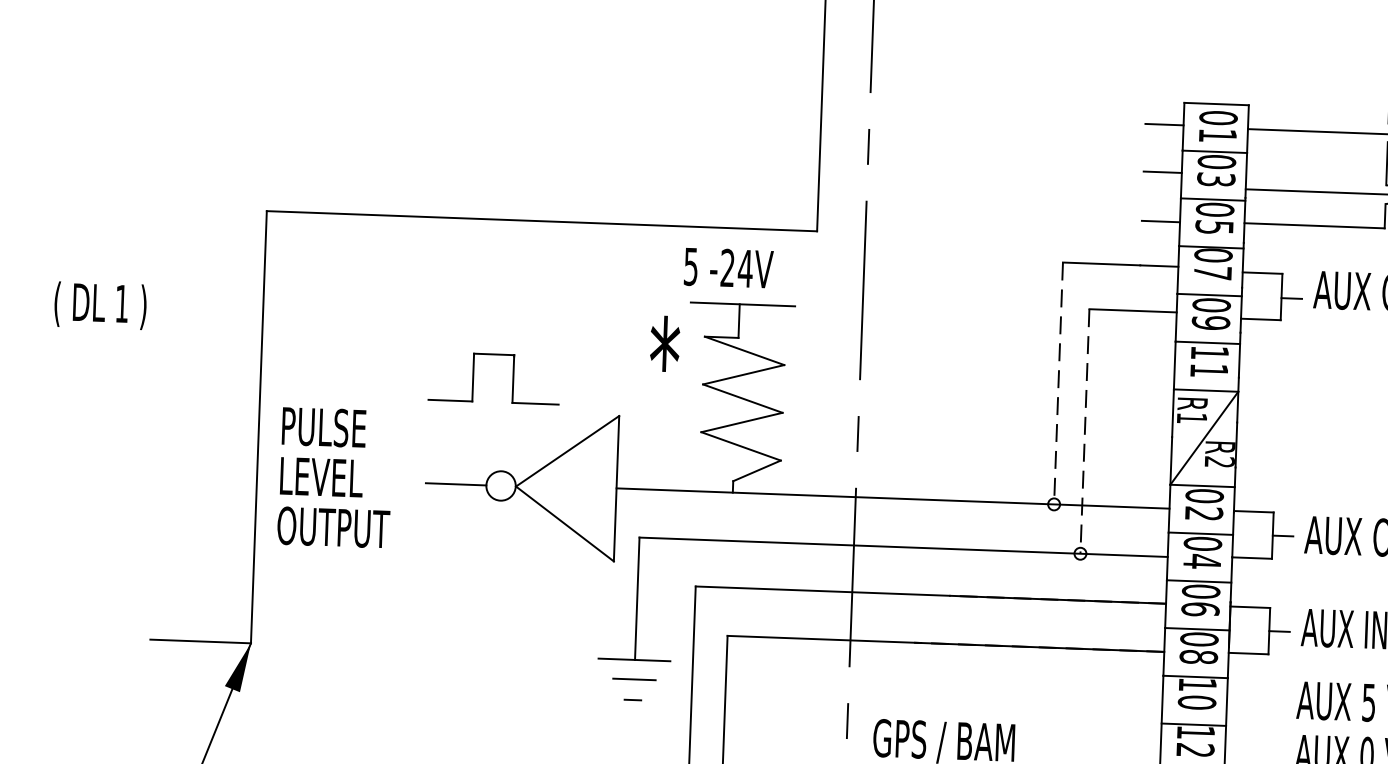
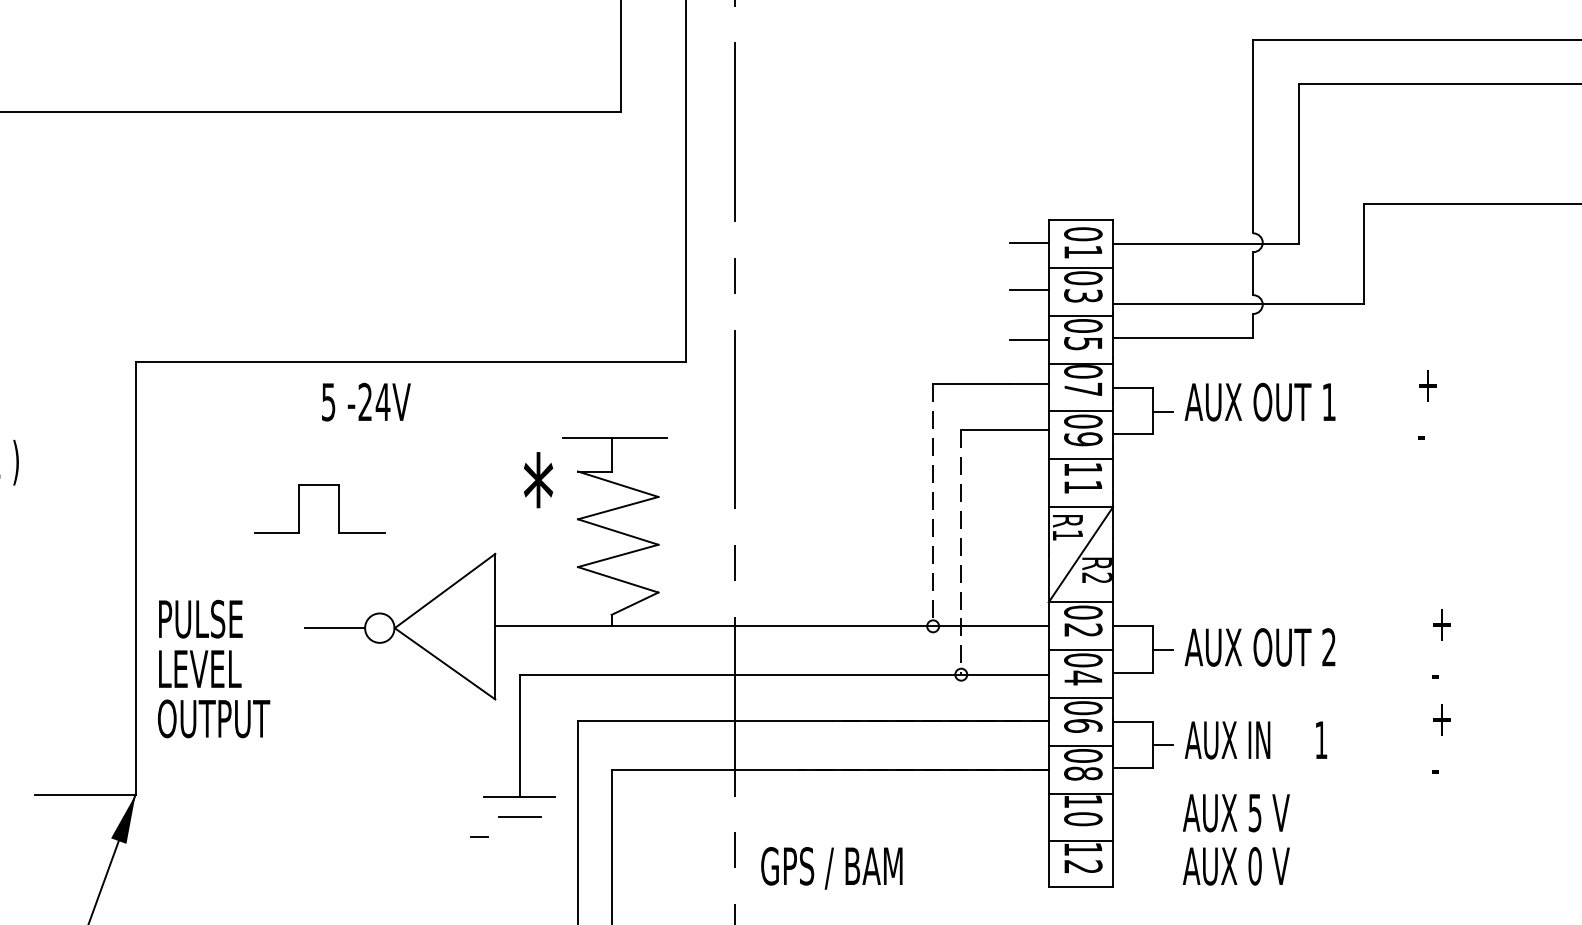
text: (728, 267) -> (366, 401), moved
part: (512, 378) -> (338, 508), moved
text: (335, 477) -> (214, 668), moved
line: (633, 699) -> (479, 836), moved

